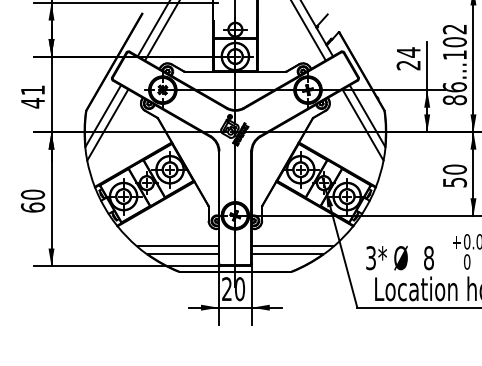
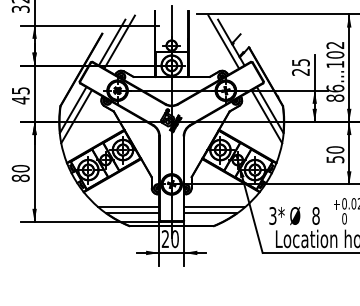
text: (408, 52) -> (300, 62), 24 -> 25
text: (32, 89) -> (20, 90), 41 -> 45
text: (32, 206) -> (20, 177), 60 -> 80

